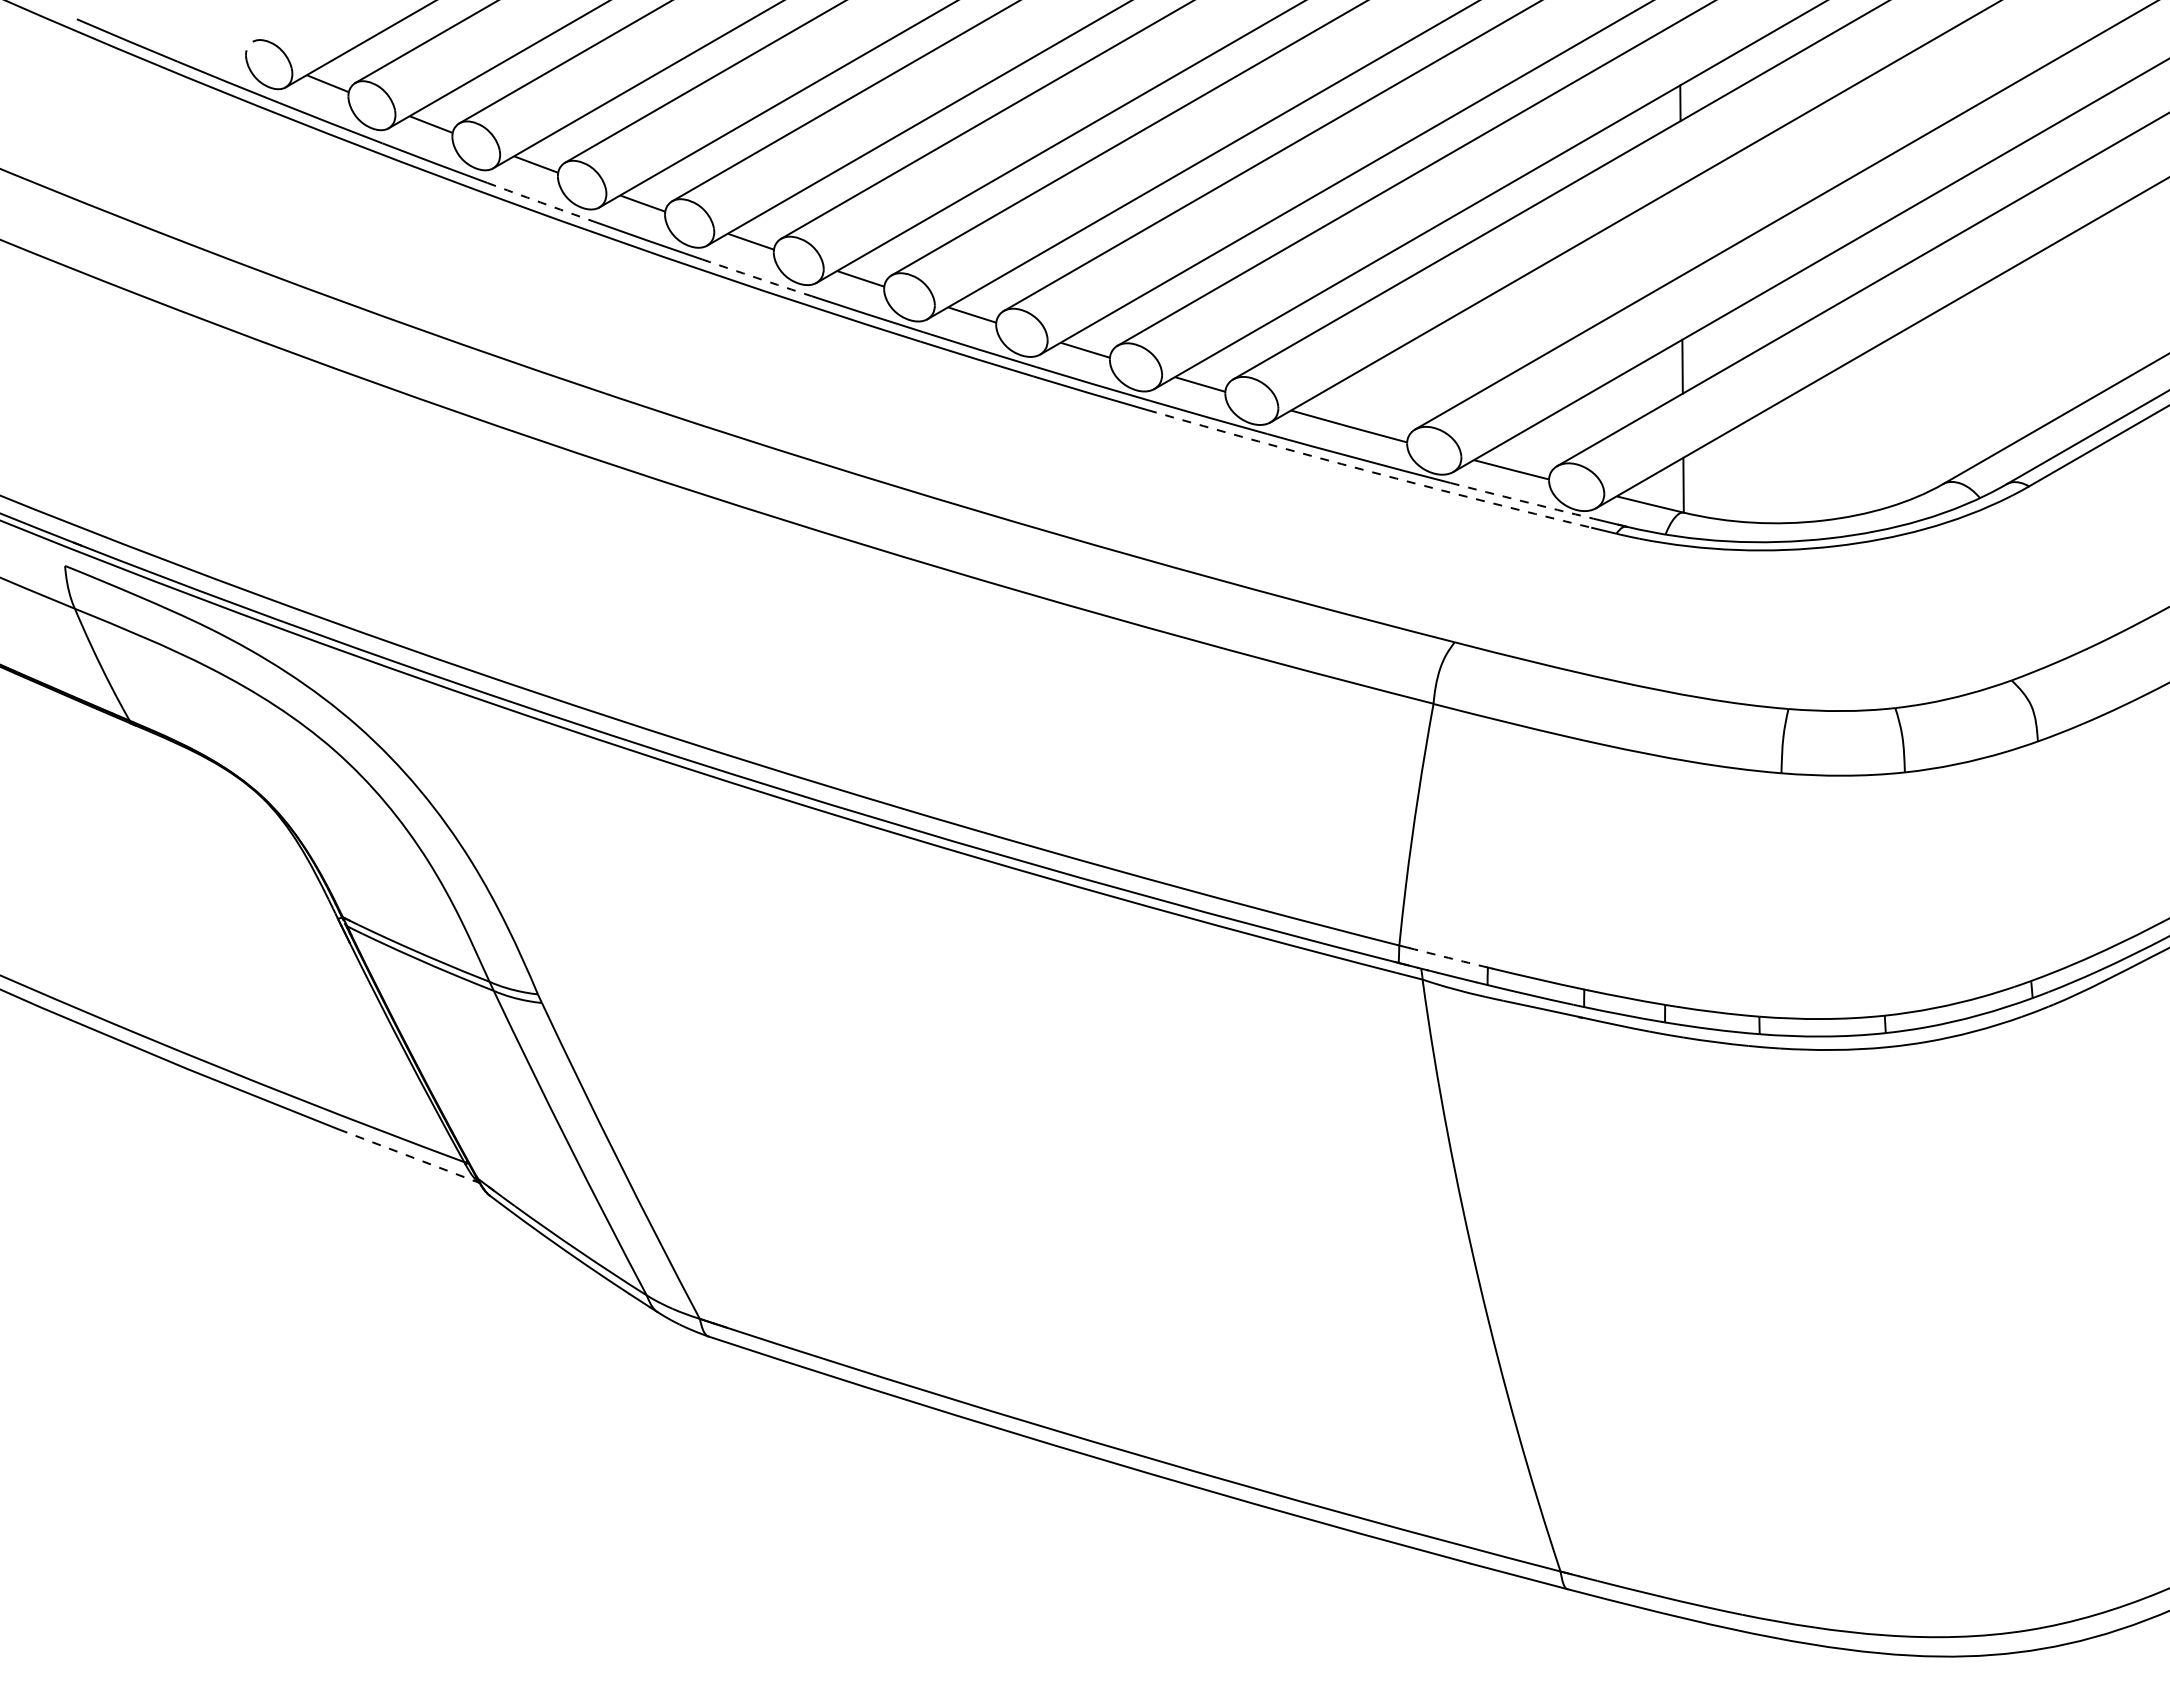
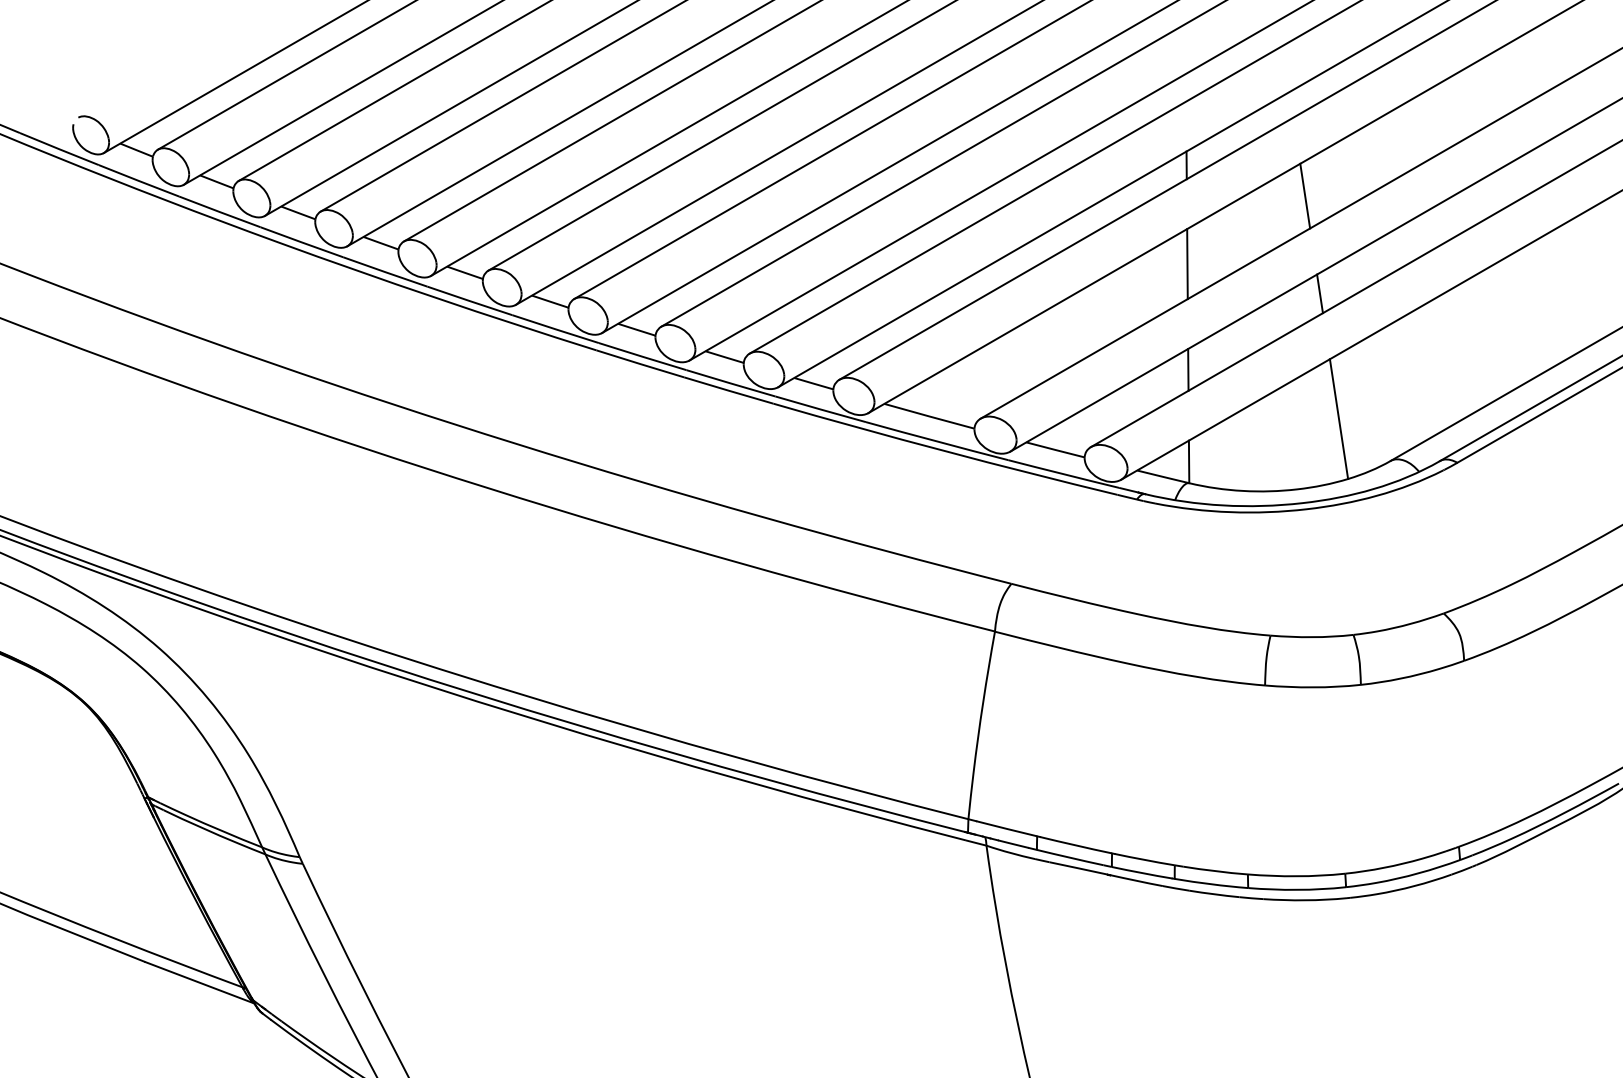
line: (1832, 142) -> (1304, 195), added
arc: (540, 202) -> (301, 242), dashed -> solid
line: (1681, 230) -> (1187, 264), added
line: (1852, 268) -> (1320, 293), added
arc: (757, 278) -> (470, 301), dashed -> solid
line: (1876, 430) -> (1338, 419), added
arc: (1369, 471) -> (945, 451), dashed -> solid
arc: (1521, 501) -> (1063, 474), dashed -> solid
arc: (1448, 957) -> (1006, 828), dashed -> solid
line: (409, 1156) -> (200, 982), dashed -> solid

